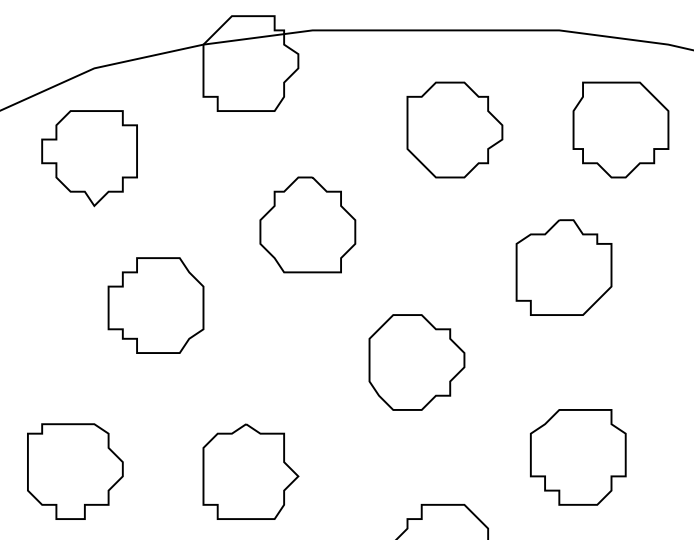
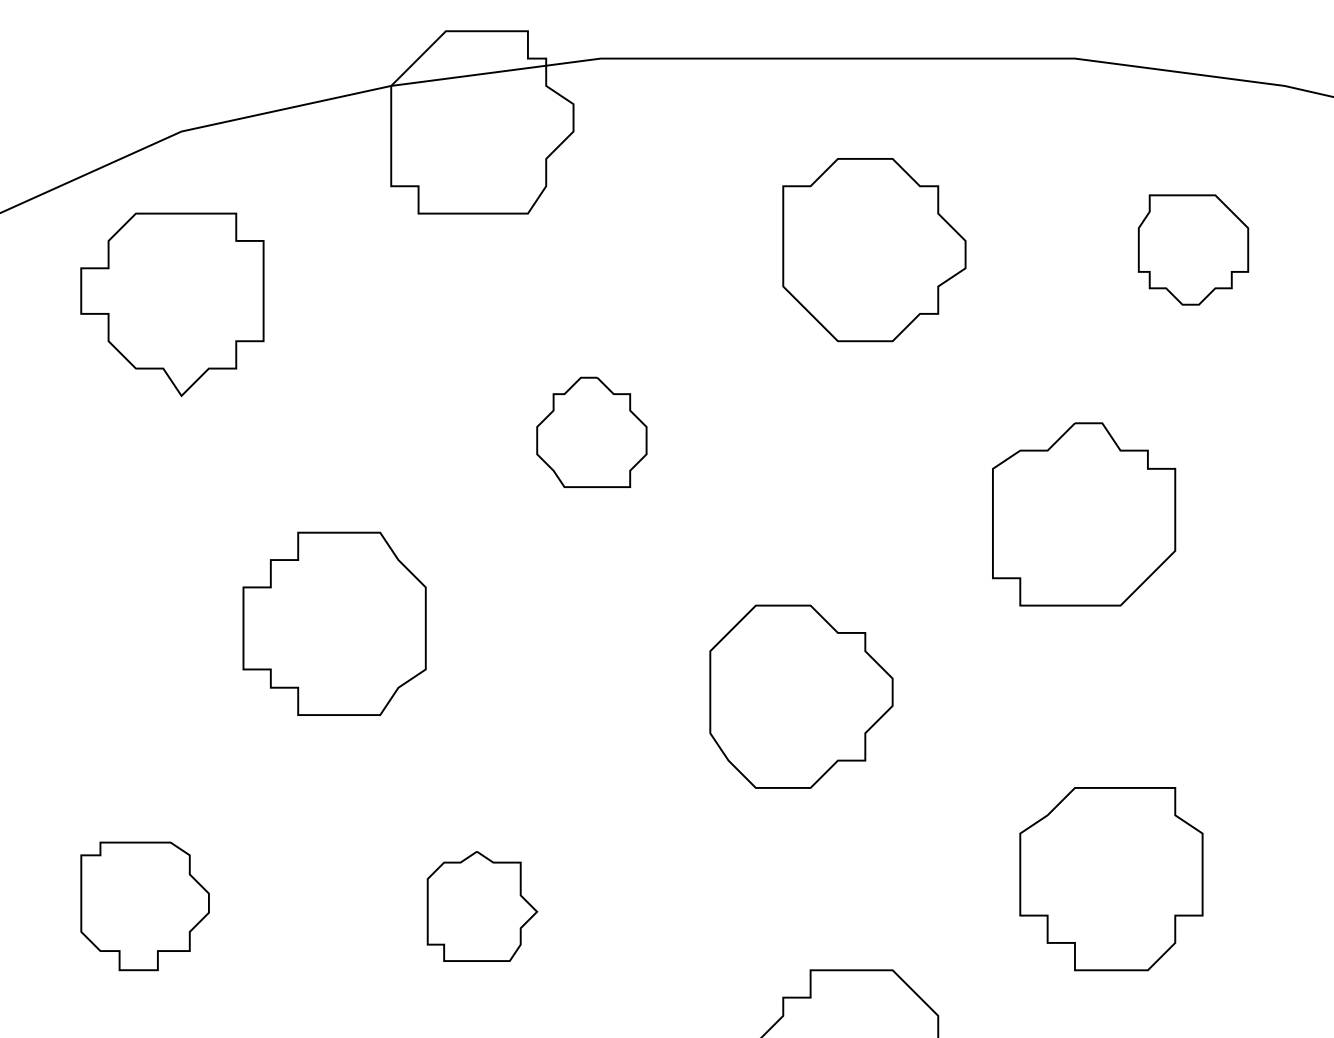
part: (620, 129) -> (1192, 249), size x0.6
part: (307, 224) -> (591, 431), size x0.6
part: (155, 305) -> (333, 623), moved
part: (75, 471) -> (145, 906), size x0.7
part: (250, 471) -> (481, 906), size x0.6

